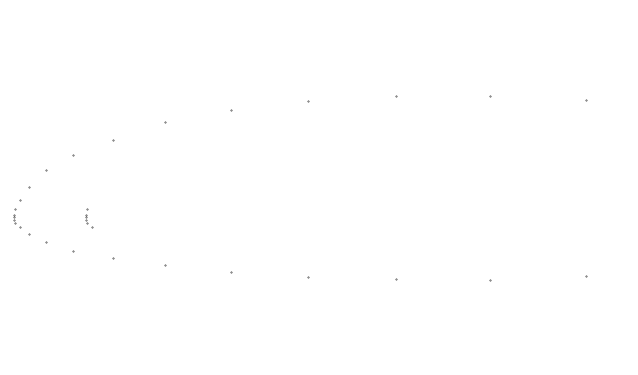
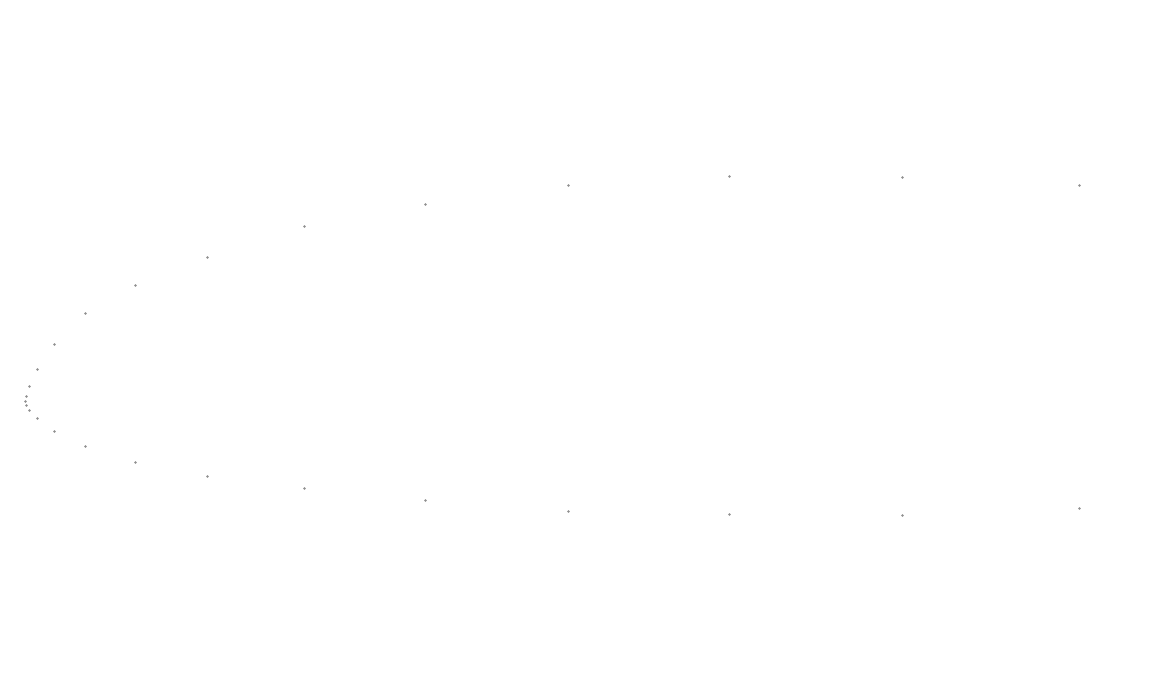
part: (89, 218) -> (164, 402), removed

